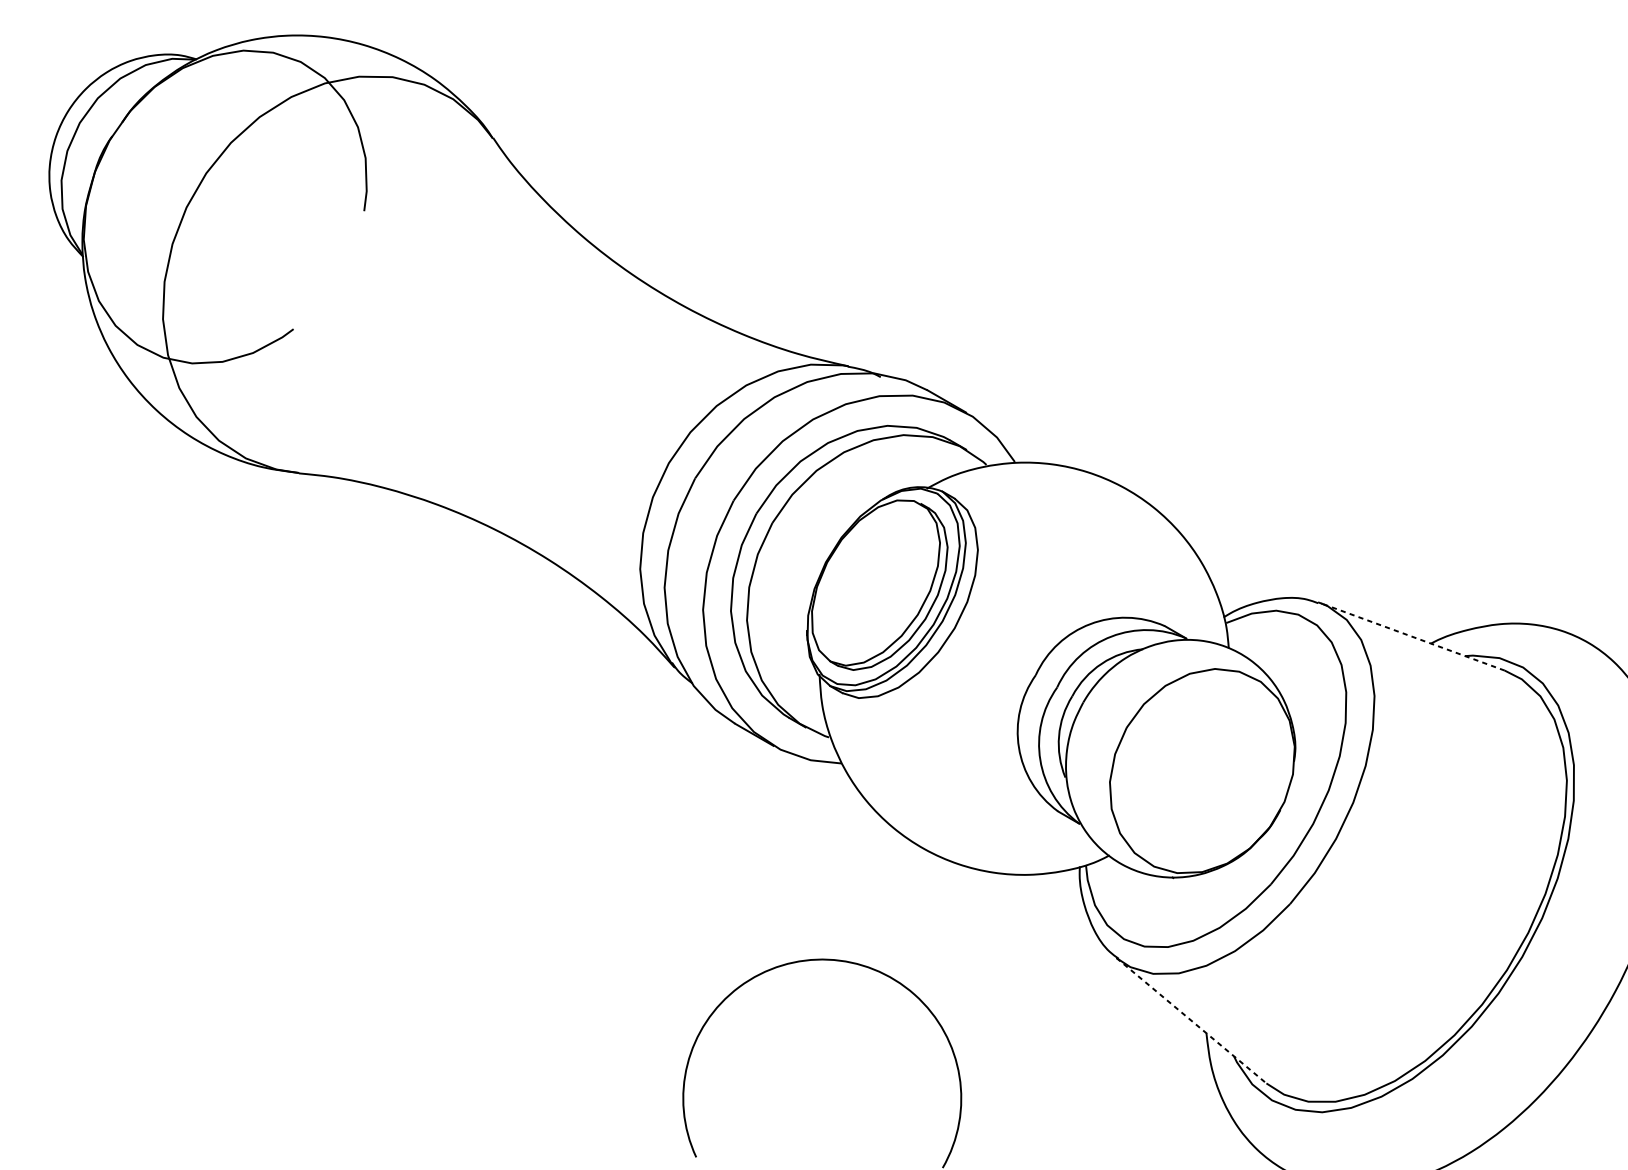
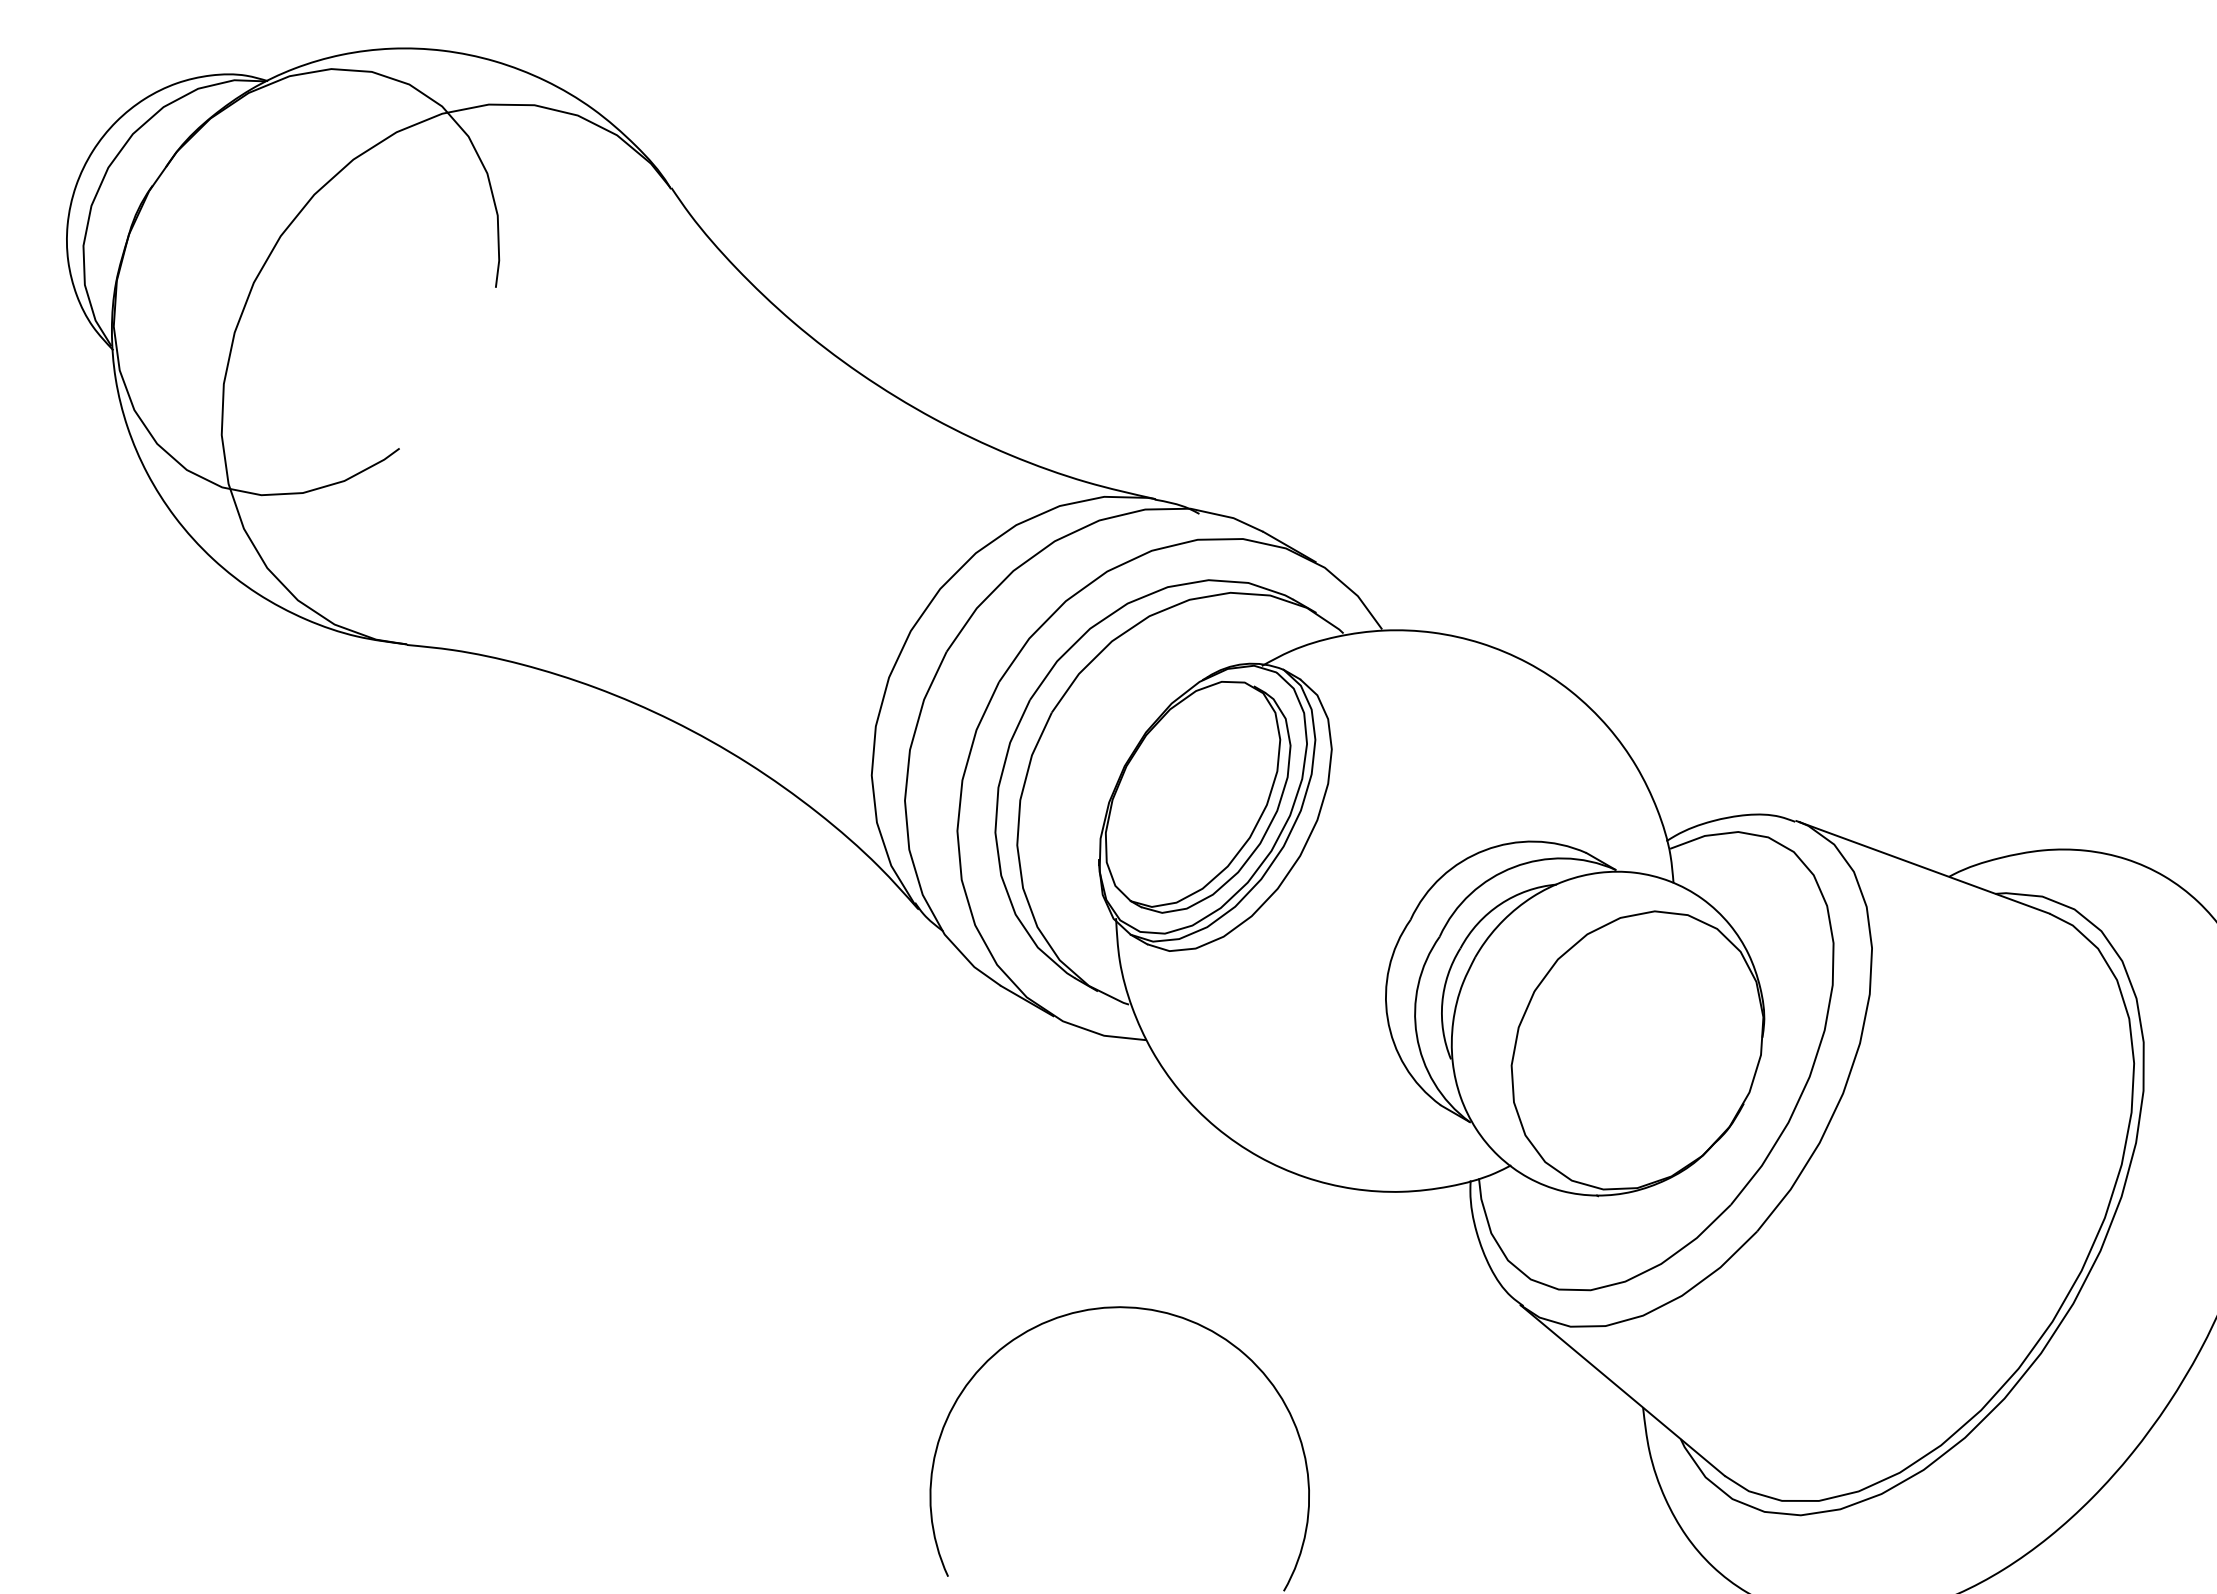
line: (1412, 636) -> (1923, 867), dashed -> solid
line: (1192, 1020) -> (1623, 1390), dashed -> solid

